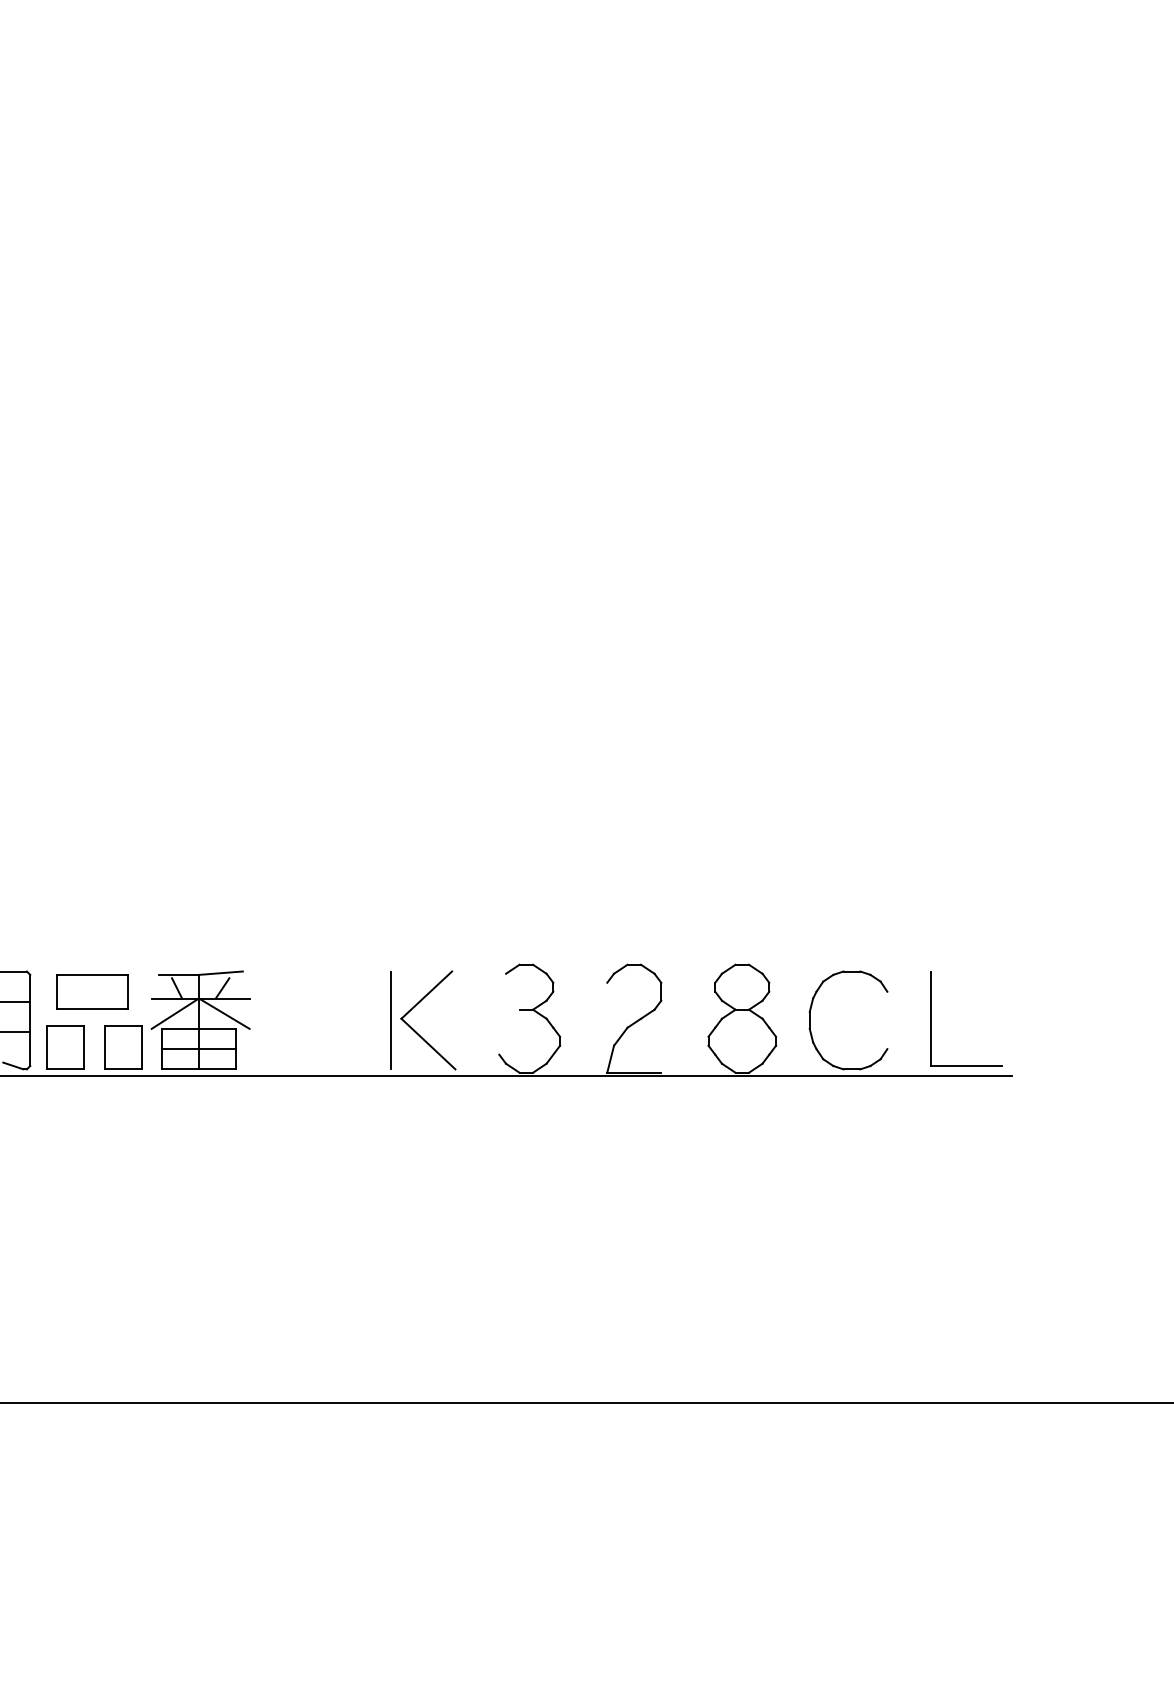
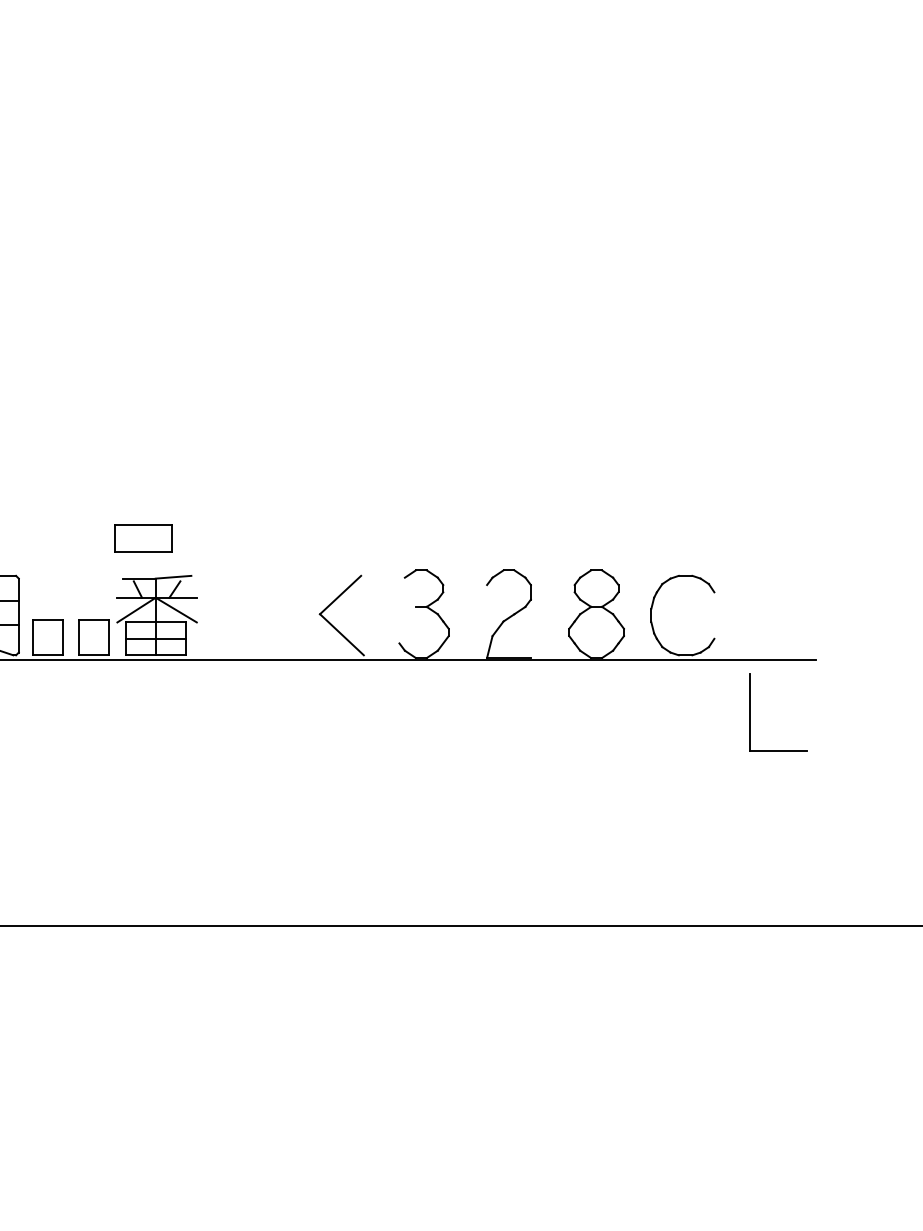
part: (92, 991) -> (143, 538), moved
part: (931, 1018) -> (750, 712), moved
line: (391, 1020) -> (311, 615), removed

